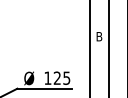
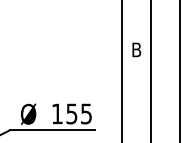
text: (56, 77) -> (70, 112), 125 -> 155

